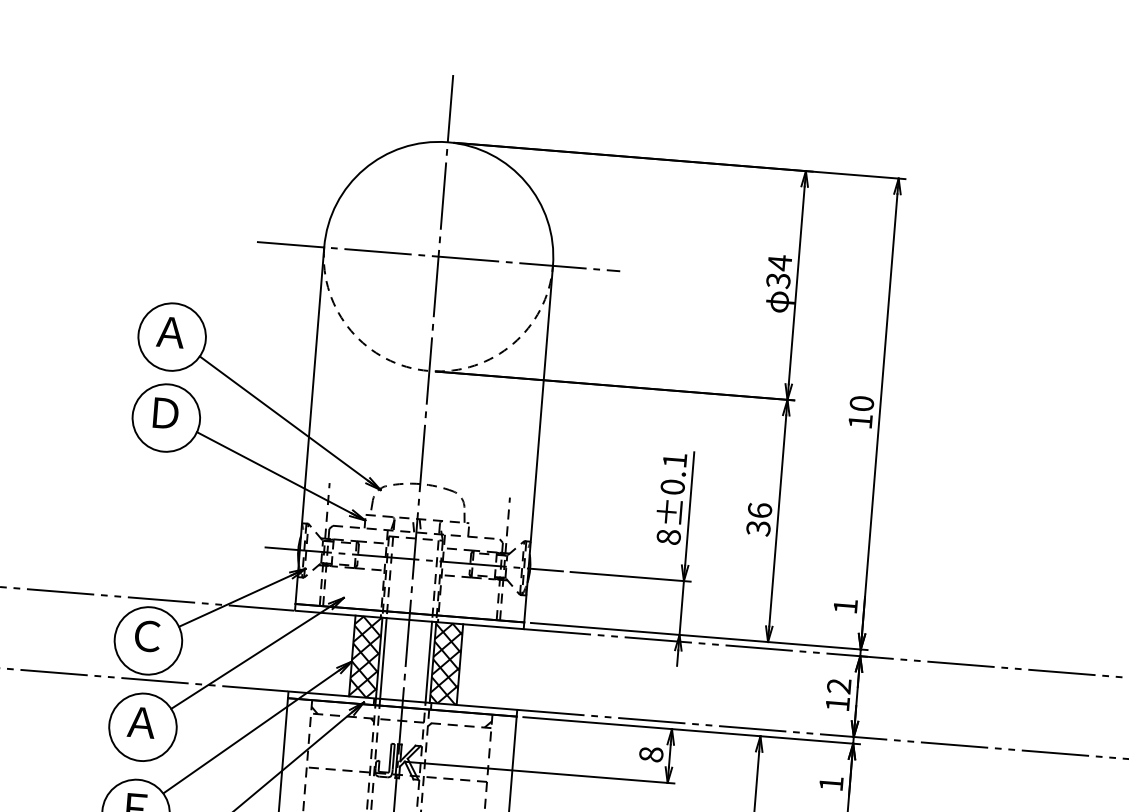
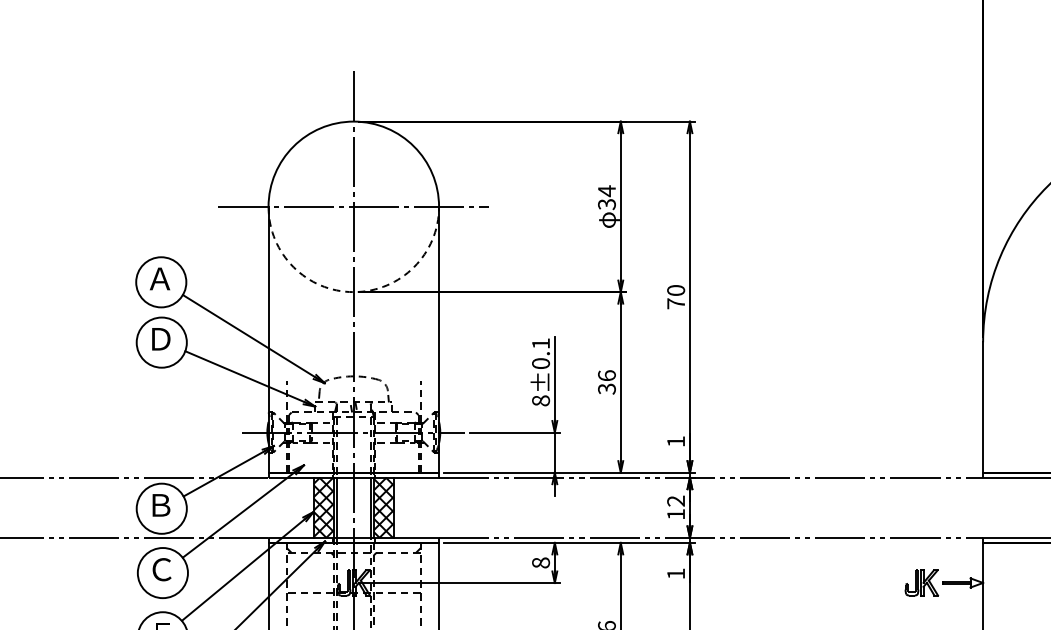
text: (859, 421) -> (675, 303), 10 -> 70
text: (147, 635) -> (160, 504), Ｃ -> Ｂ
text: (141, 722) -> (161, 569), Ａ -> Ｃ

